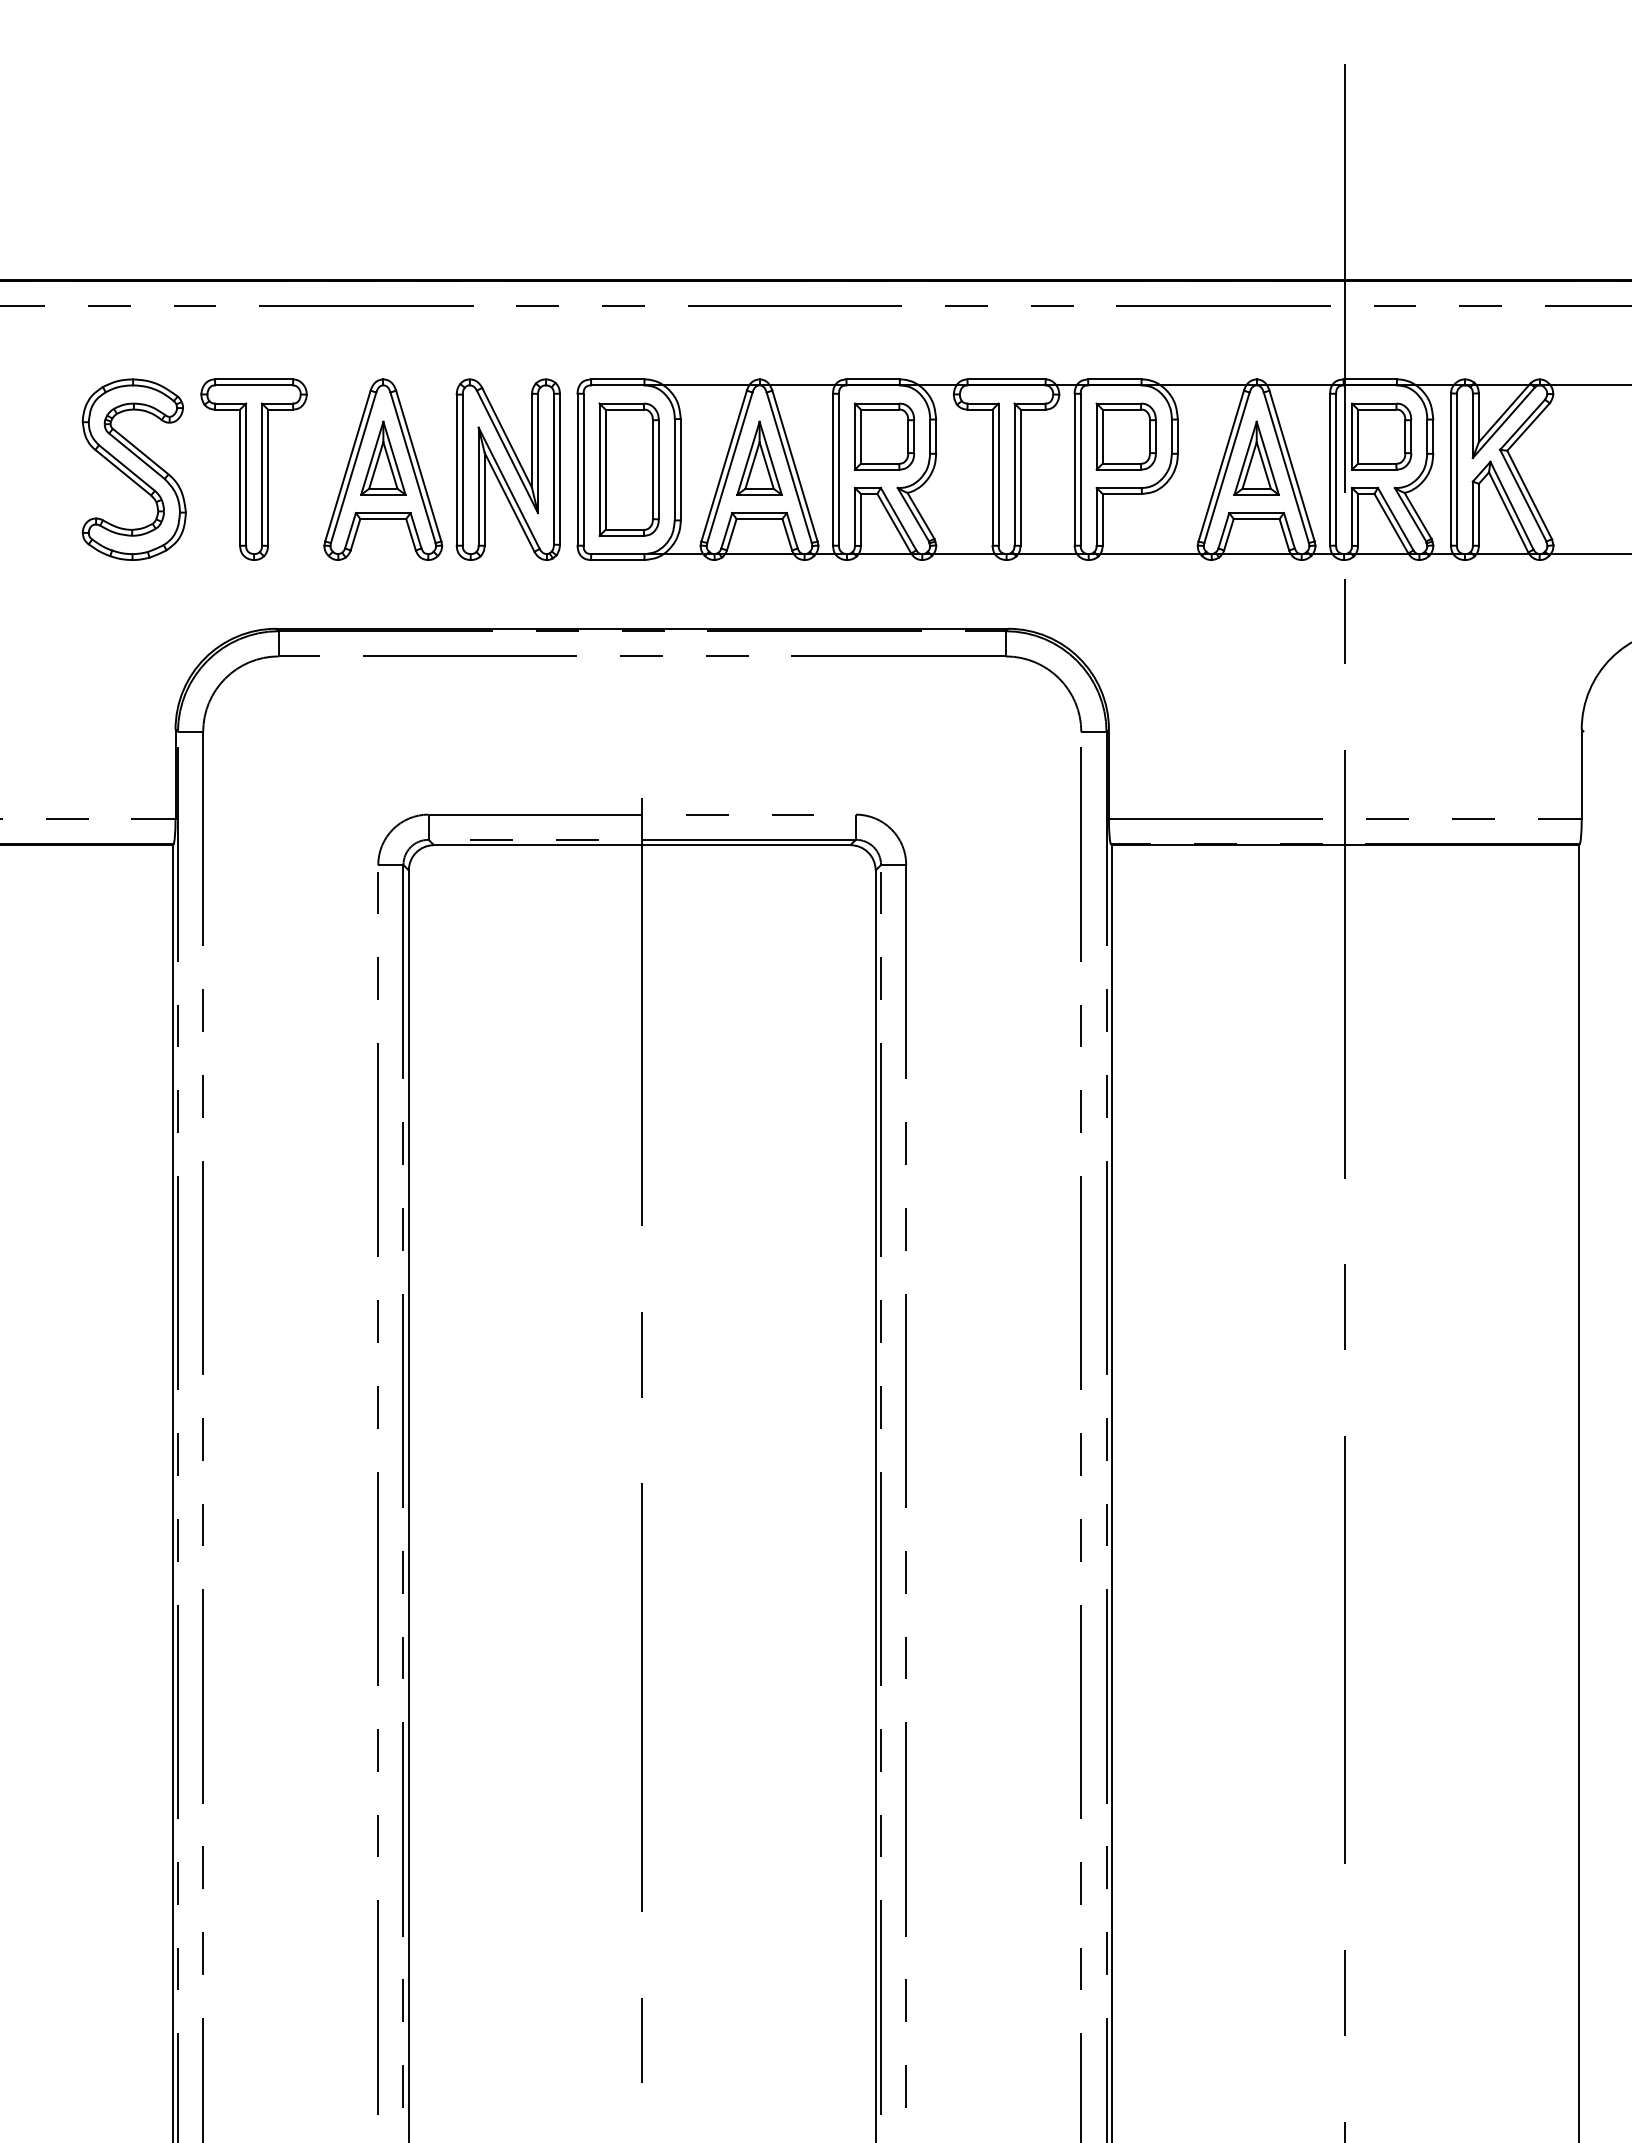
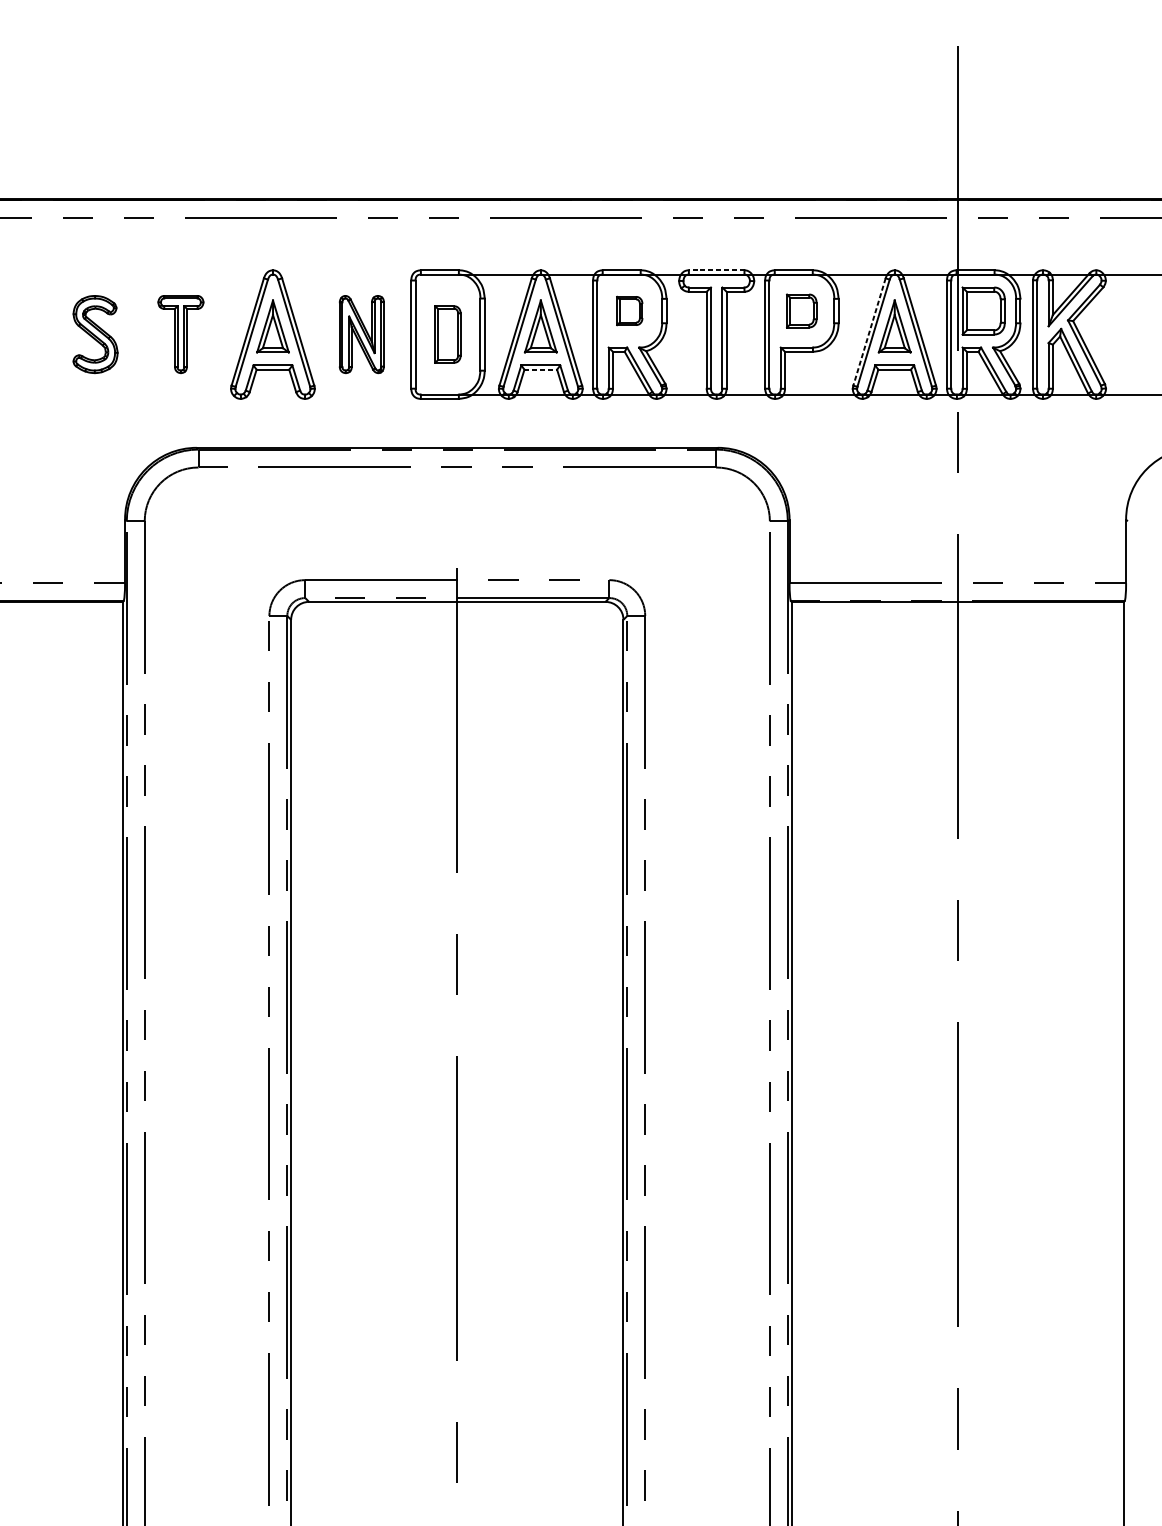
line: (1006, 379) -> (716, 270), solid -> dashed
part: (884, 436) -> (629, 310), size x0.6
part: (1125, 436) -> (801, 310), size x0.7
line: (1221, 466) -> (869, 332), solid -> dashed
part: (133, 469) -> (95, 334), size x0.6
part: (253, 469) -> (180, 334), size x0.6
part: (507, 469) -> (361, 334), size x0.6
part: (628, 469) -> (447, 334), size x0.6
line: (759, 519) -> (540, 370), solid -> dashed

